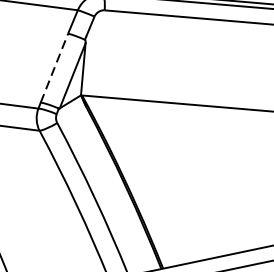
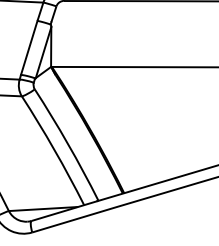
line: (54, 67) -> (29, 47), dashed -> solid

